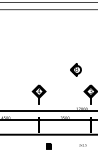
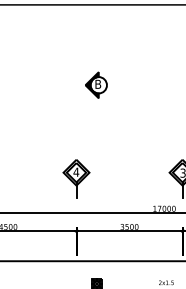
part: (75, 69) -> (95, 84), moved

